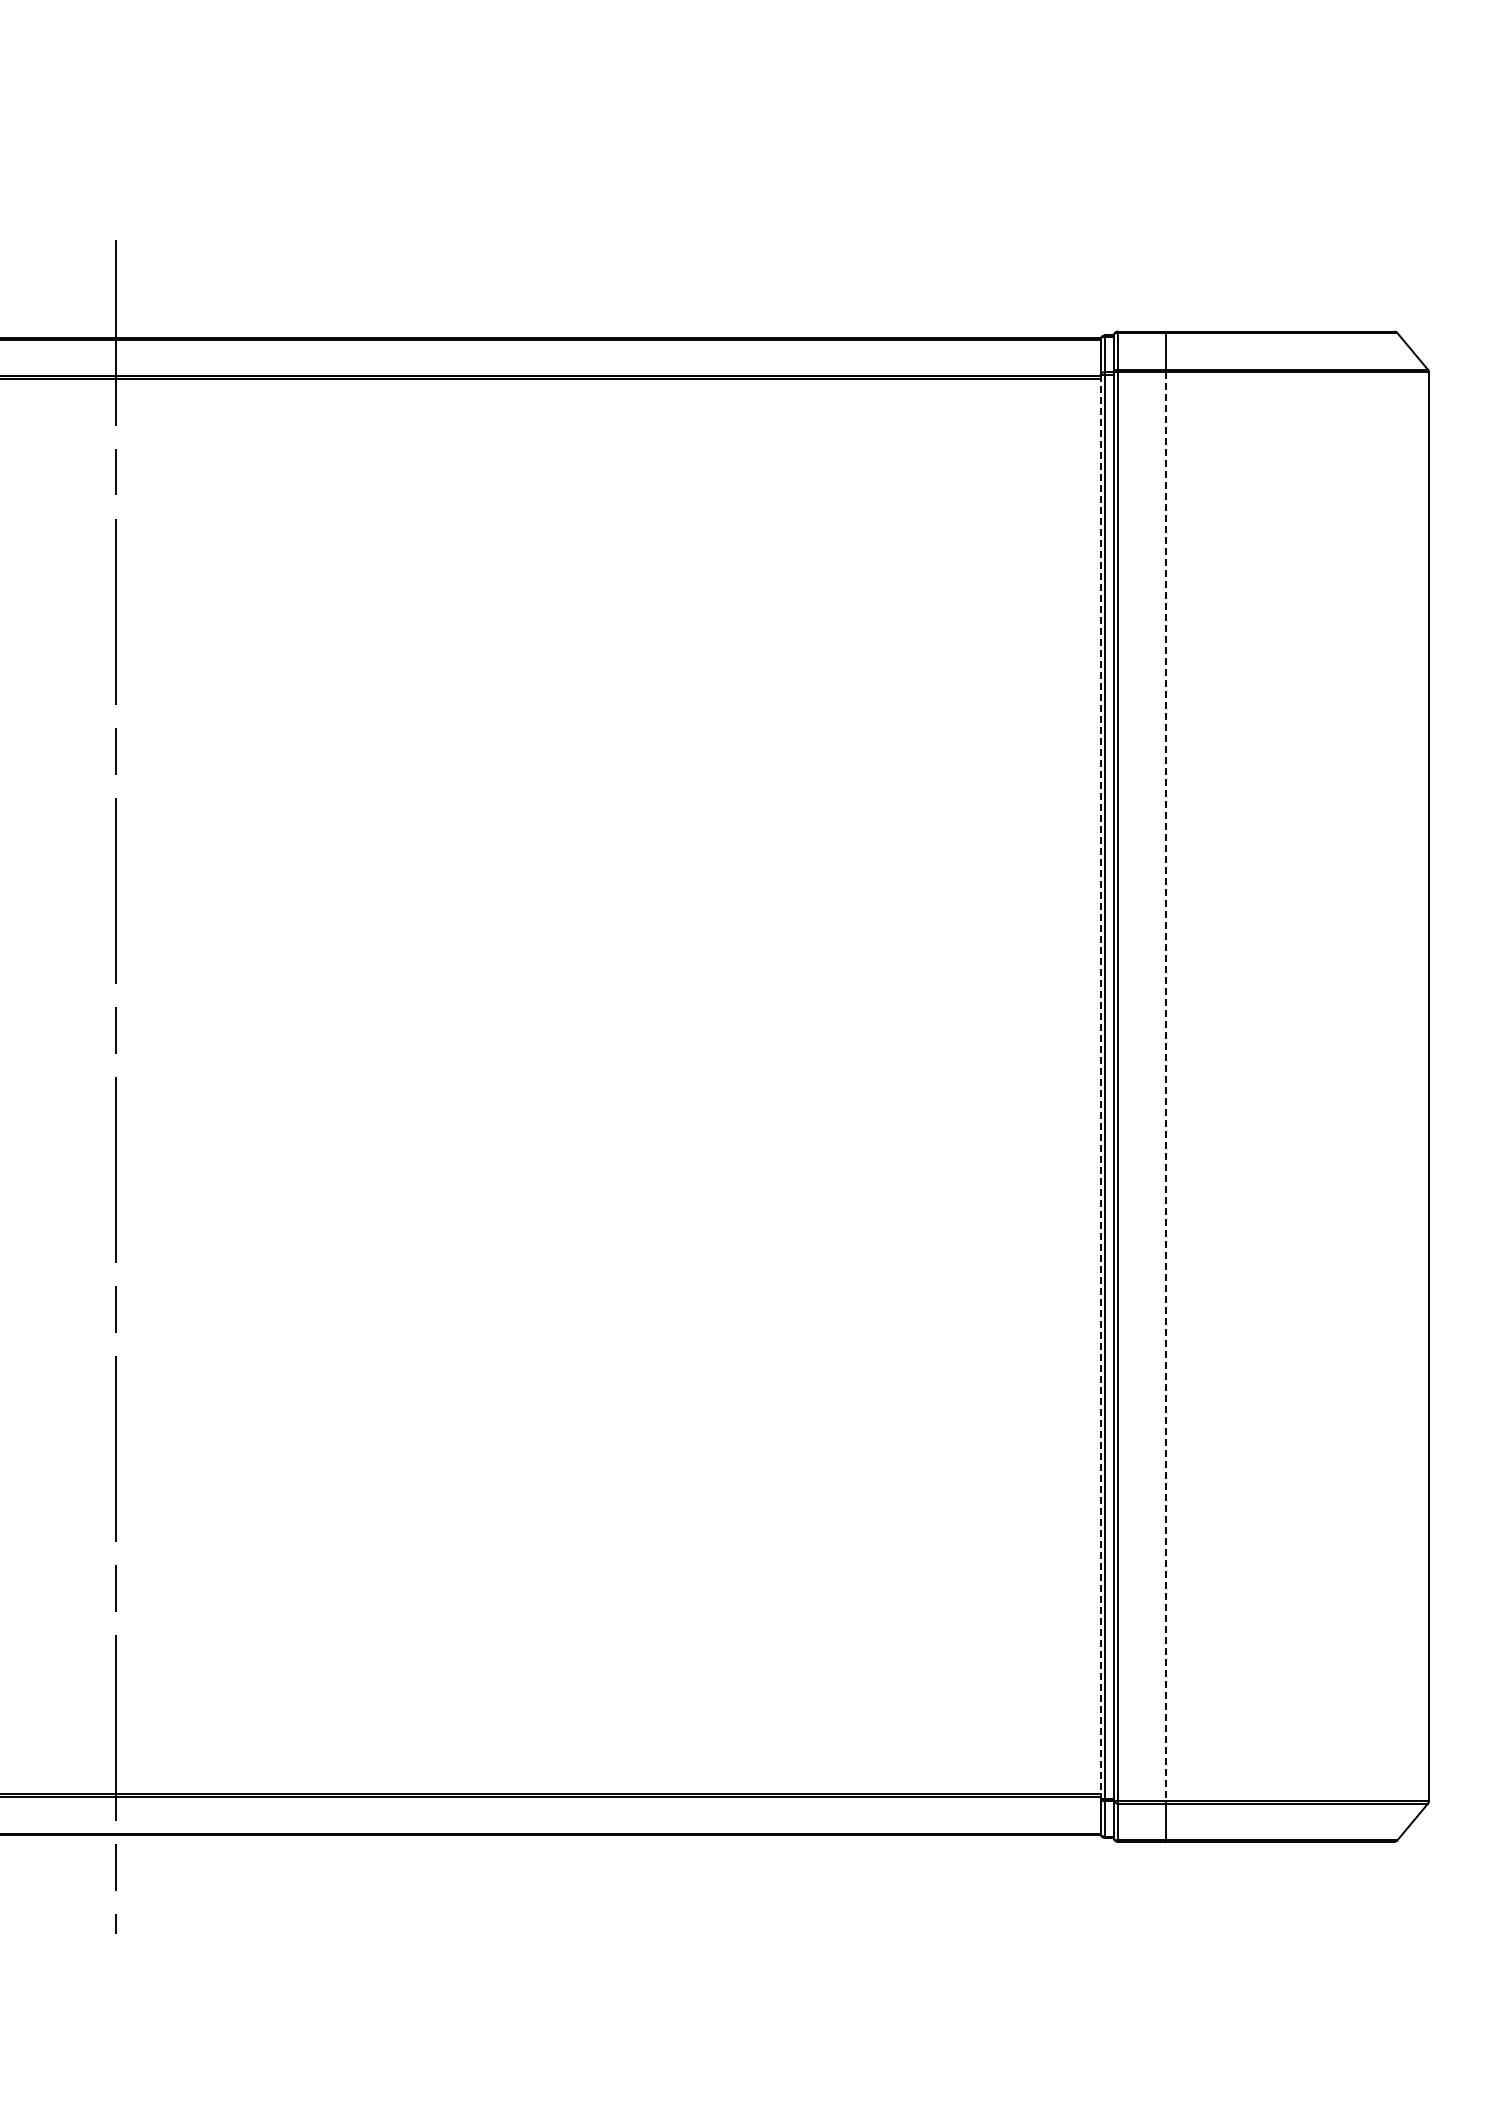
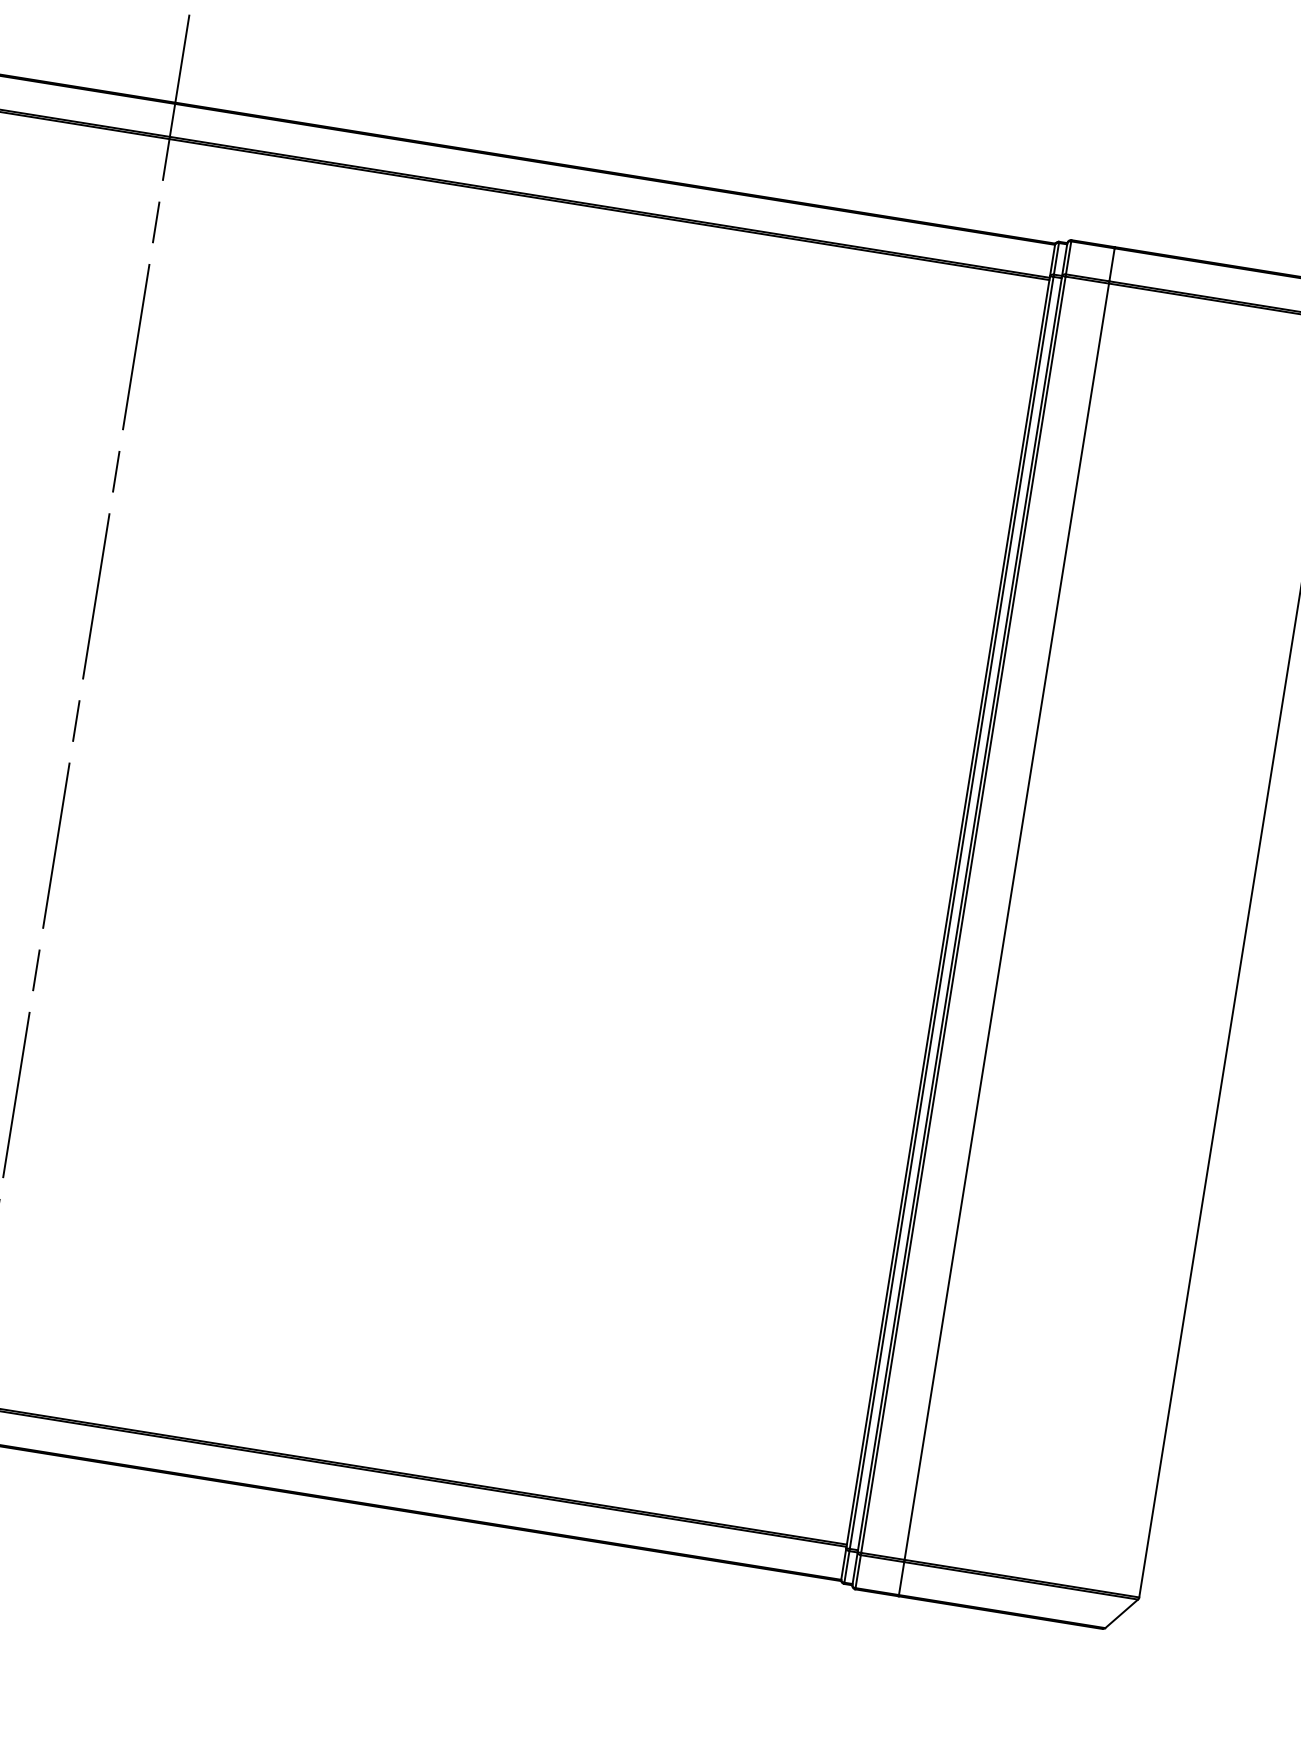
line: (1100, 1086) -> (948, 912), dashed -> solid
line: (1166, 1087) -> (1006, 922), dashed -> solid

